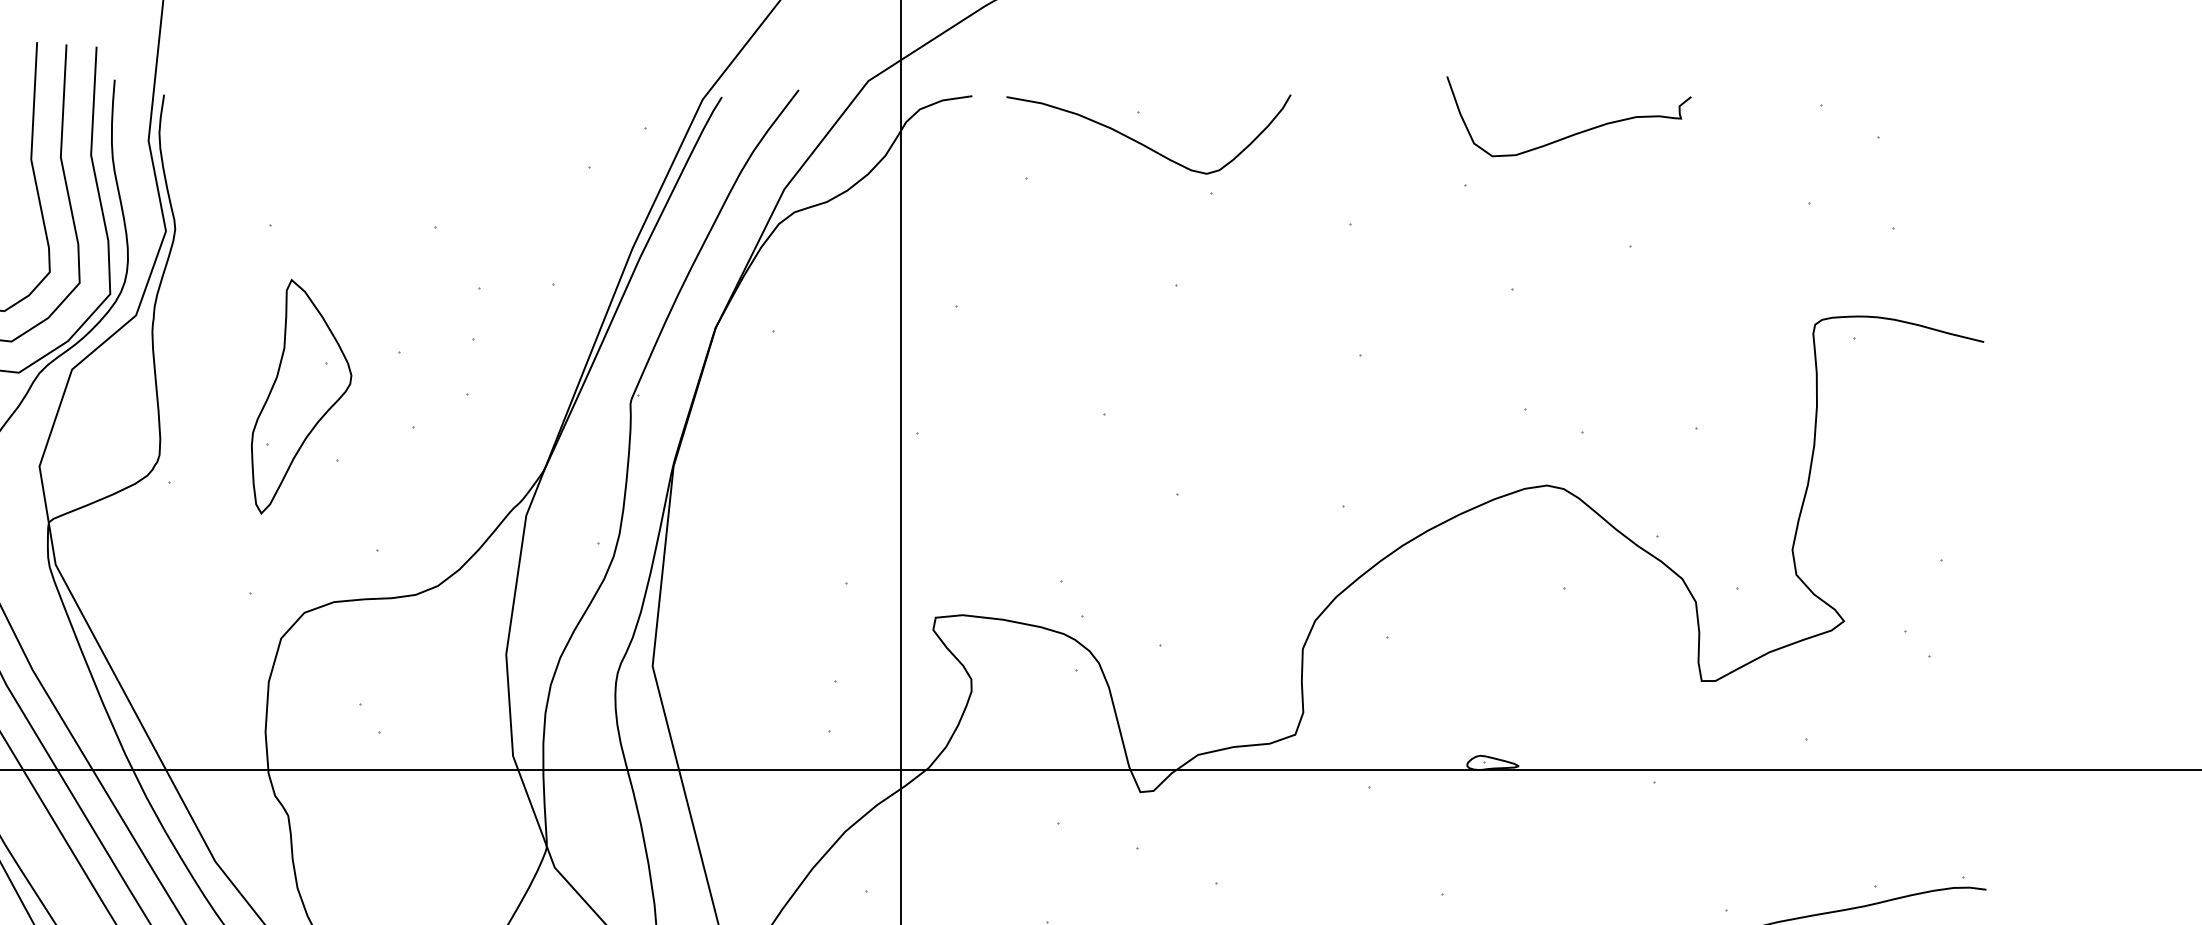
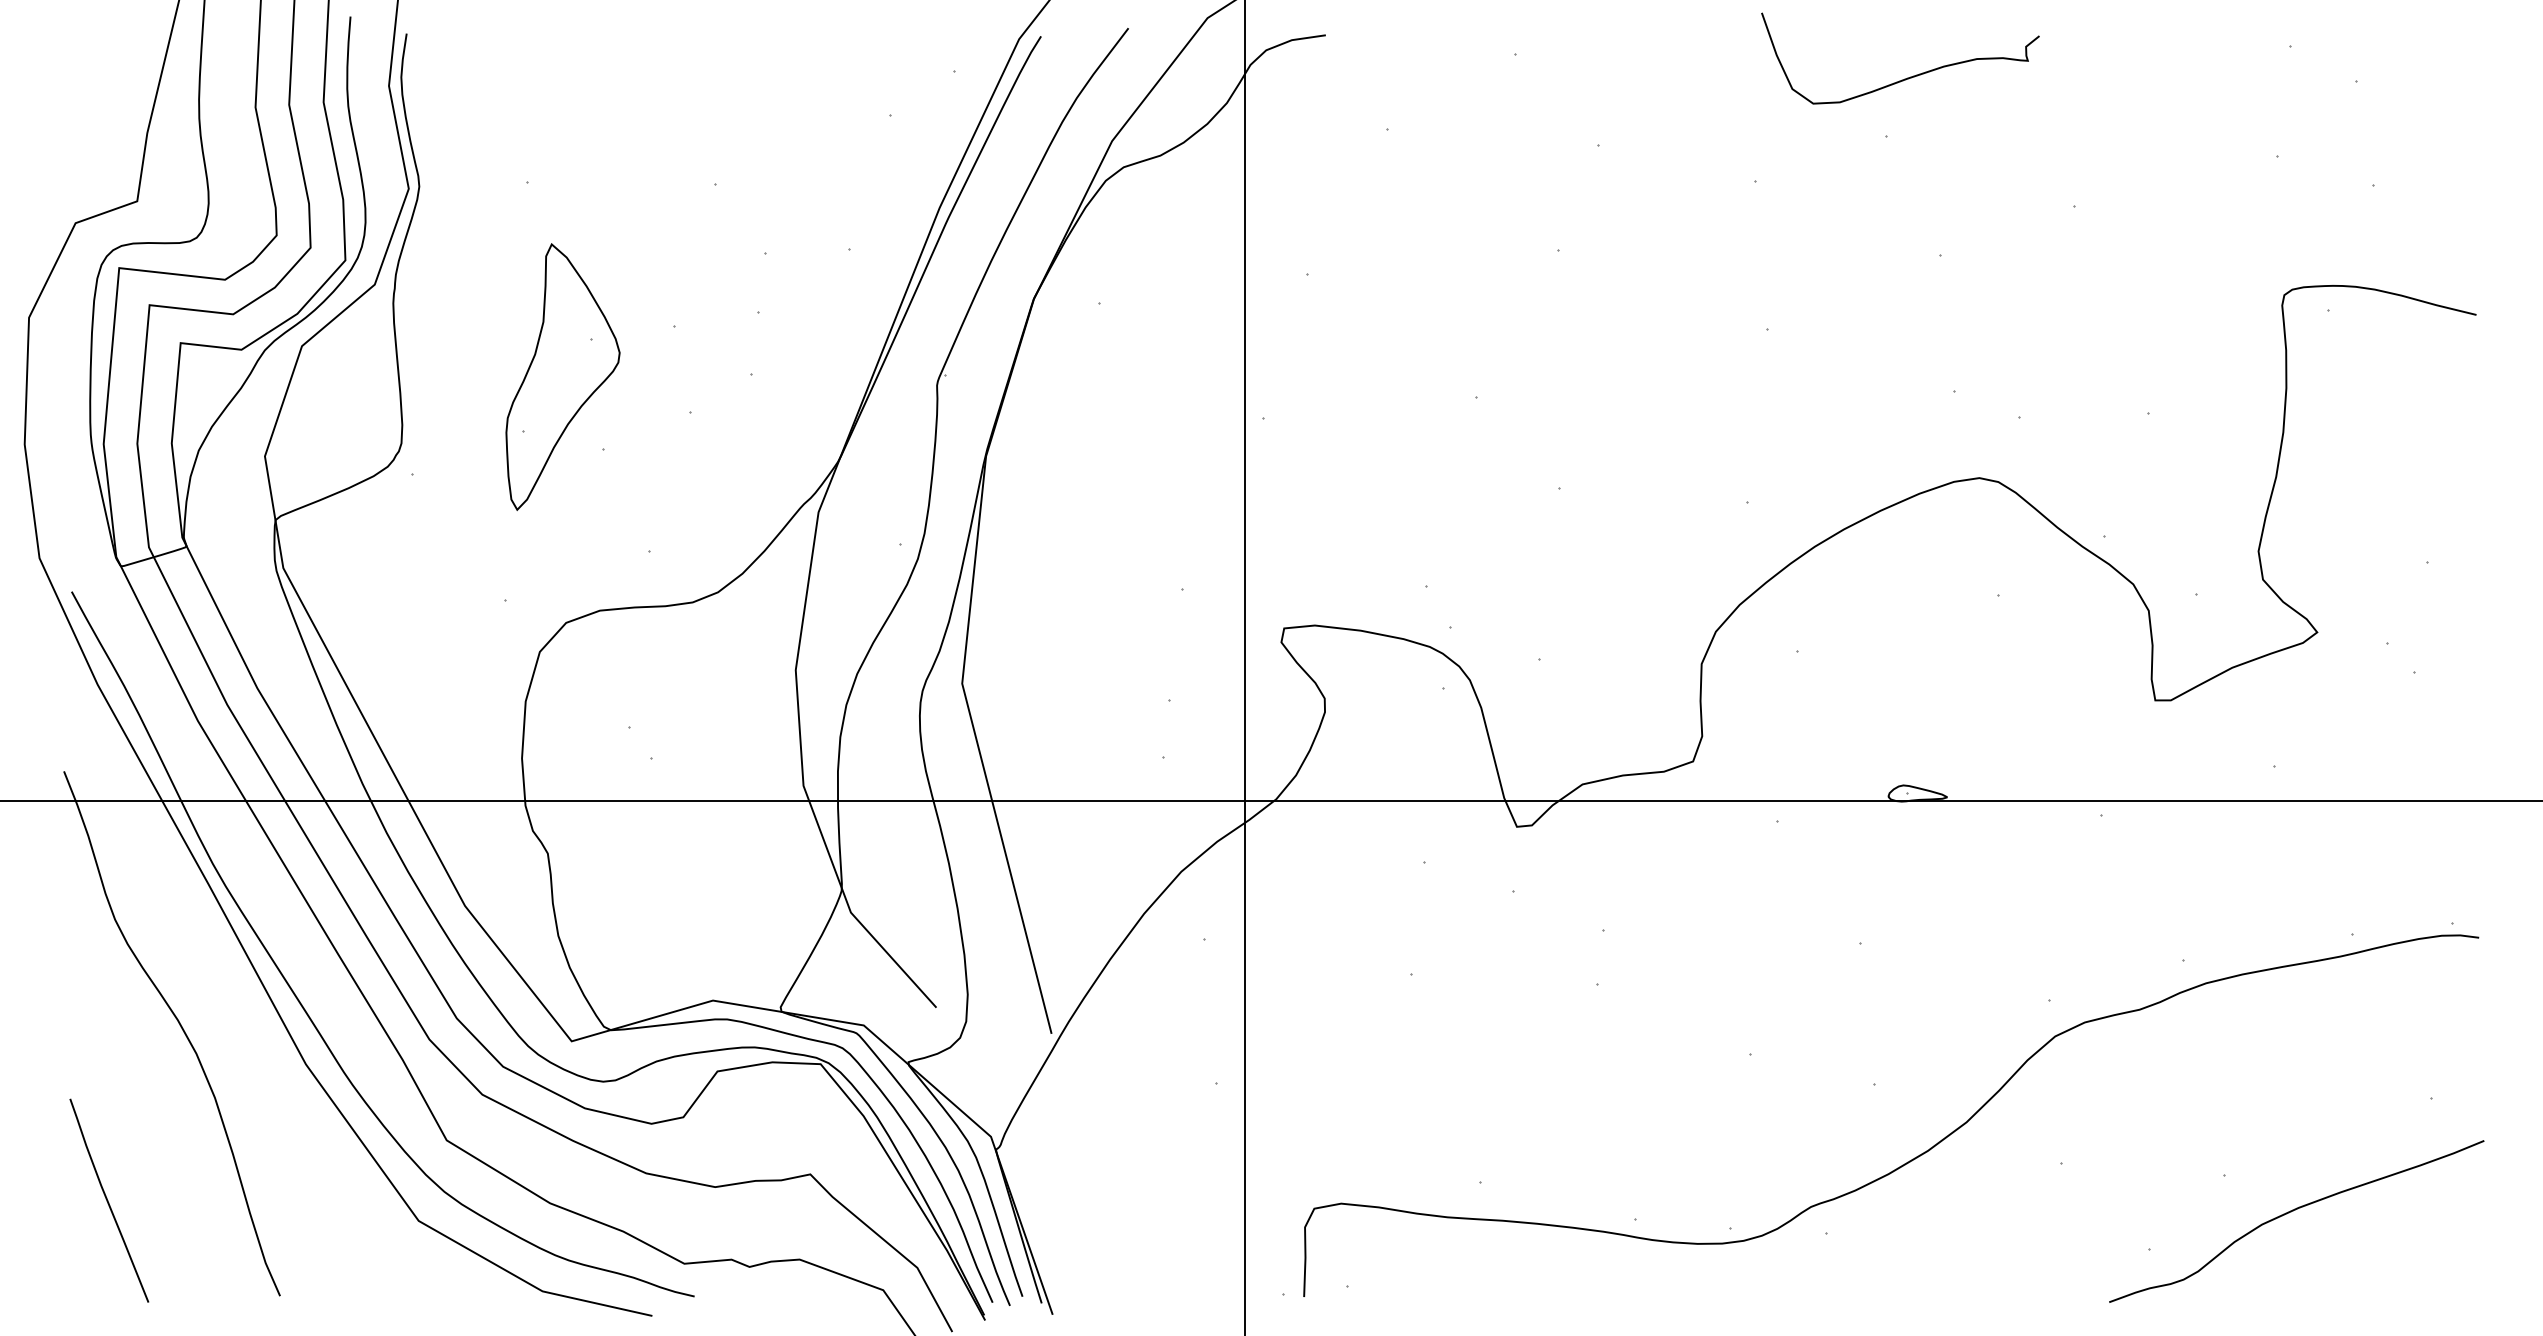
curve: (1575, 133) -> (1907, 77), moved
curve: (1141, 142) -> (1518, 88), removed

